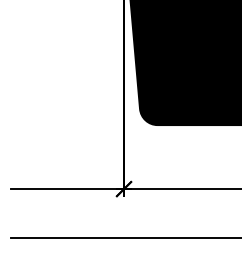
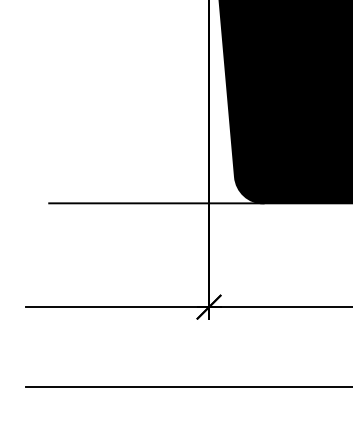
line: (91, 125) -> (156, 203), added

